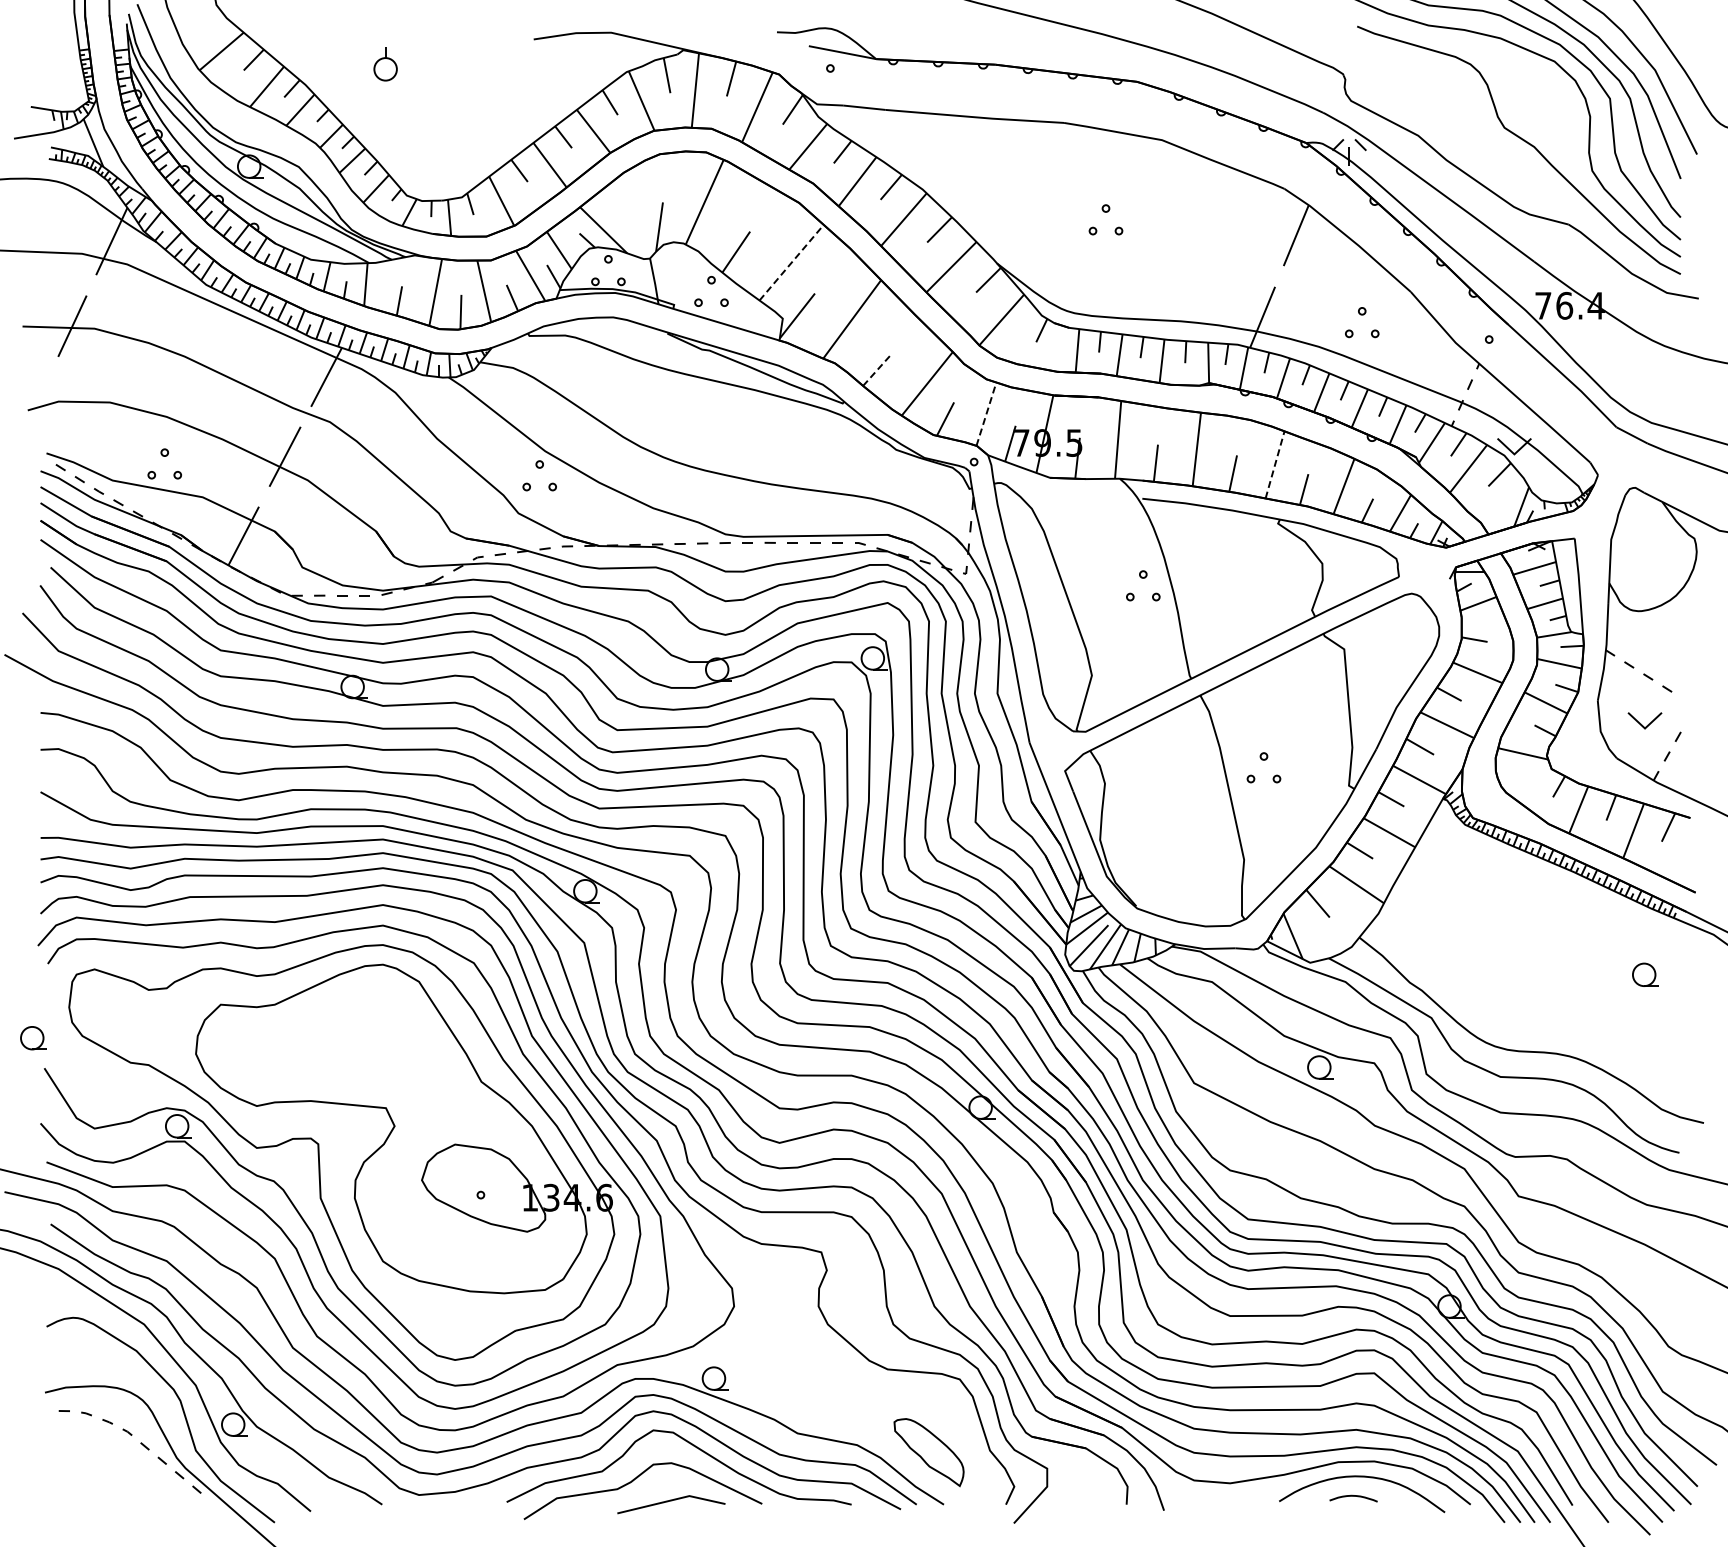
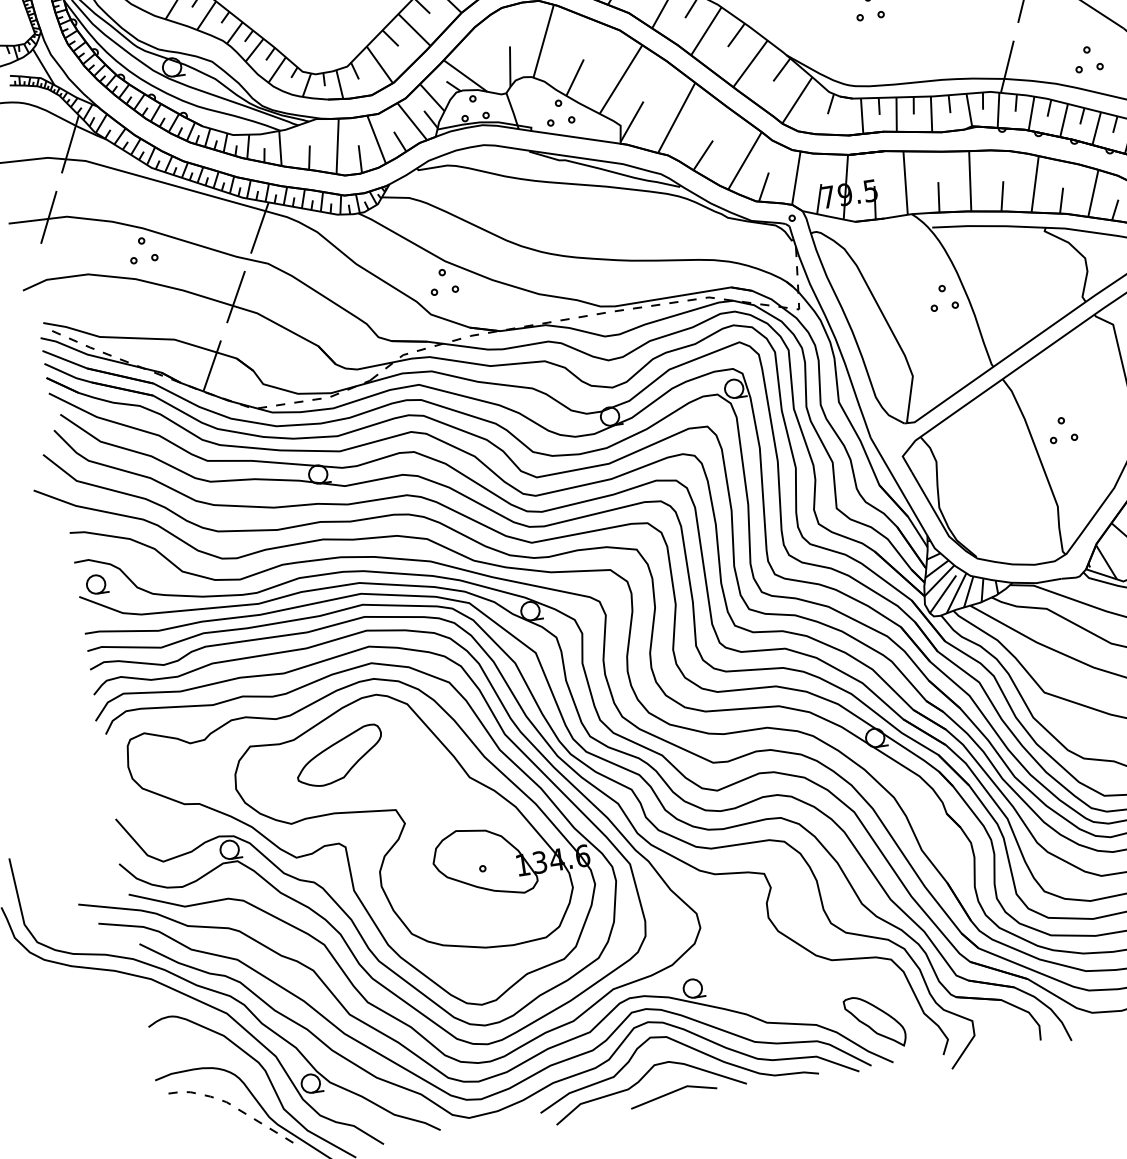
line: (791, 262) -> (620, 79), dashed -> solid
line: (877, 369) -> (703, 155), dashed -> solid
line: (986, 413) -> (796, 177), dashed -> solid
part: (164, 456) -> (141, 244), moved
line: (1275, 464) -> (1035, 183), dashed -> solid
part: (327, 1032) -> (339, 756), added
part: (33, 1038) -> (97, 584), moved

